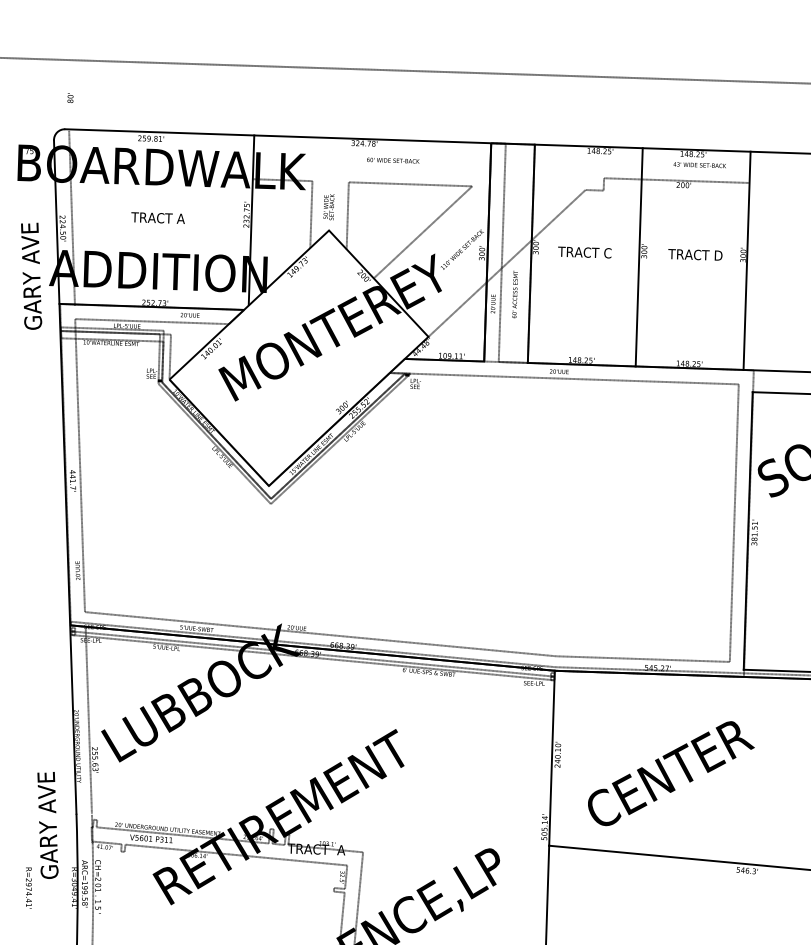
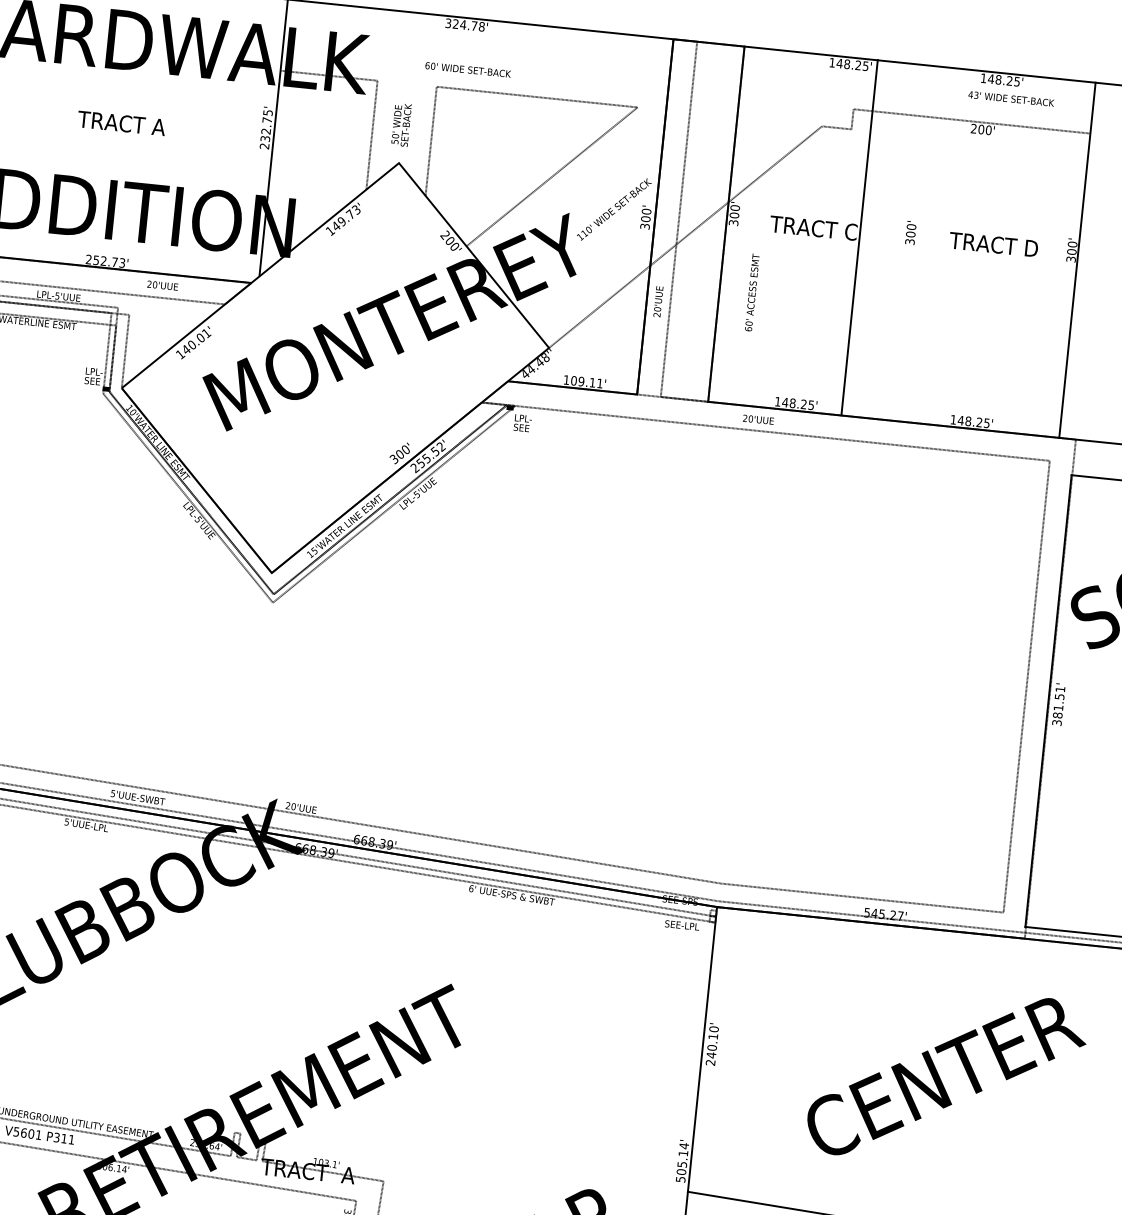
text: (393, 160) -> (468, 69), moved
line: (638, 257) -> (858, 237), moved
text: (514, 294) -> (751, 292), moved
text: (671, 773) -> (947, 1076), moved

